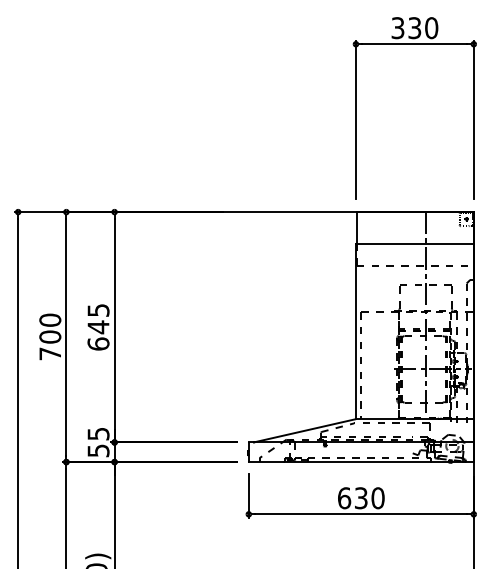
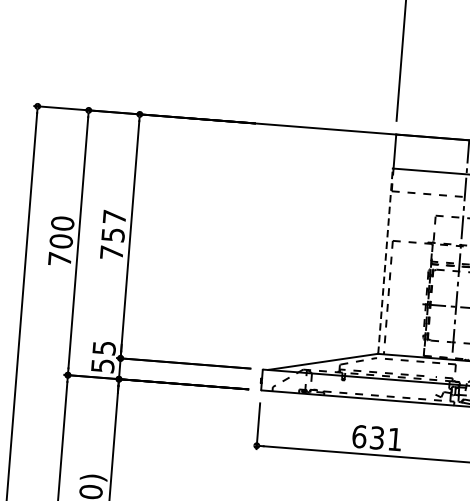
text: (98, 327) -> (113, 235), 645 -> 757
line: (355, 331) -> (385, 260), solid -> dashed
text: (377, 498) -> (394, 439), 630 -> 631

